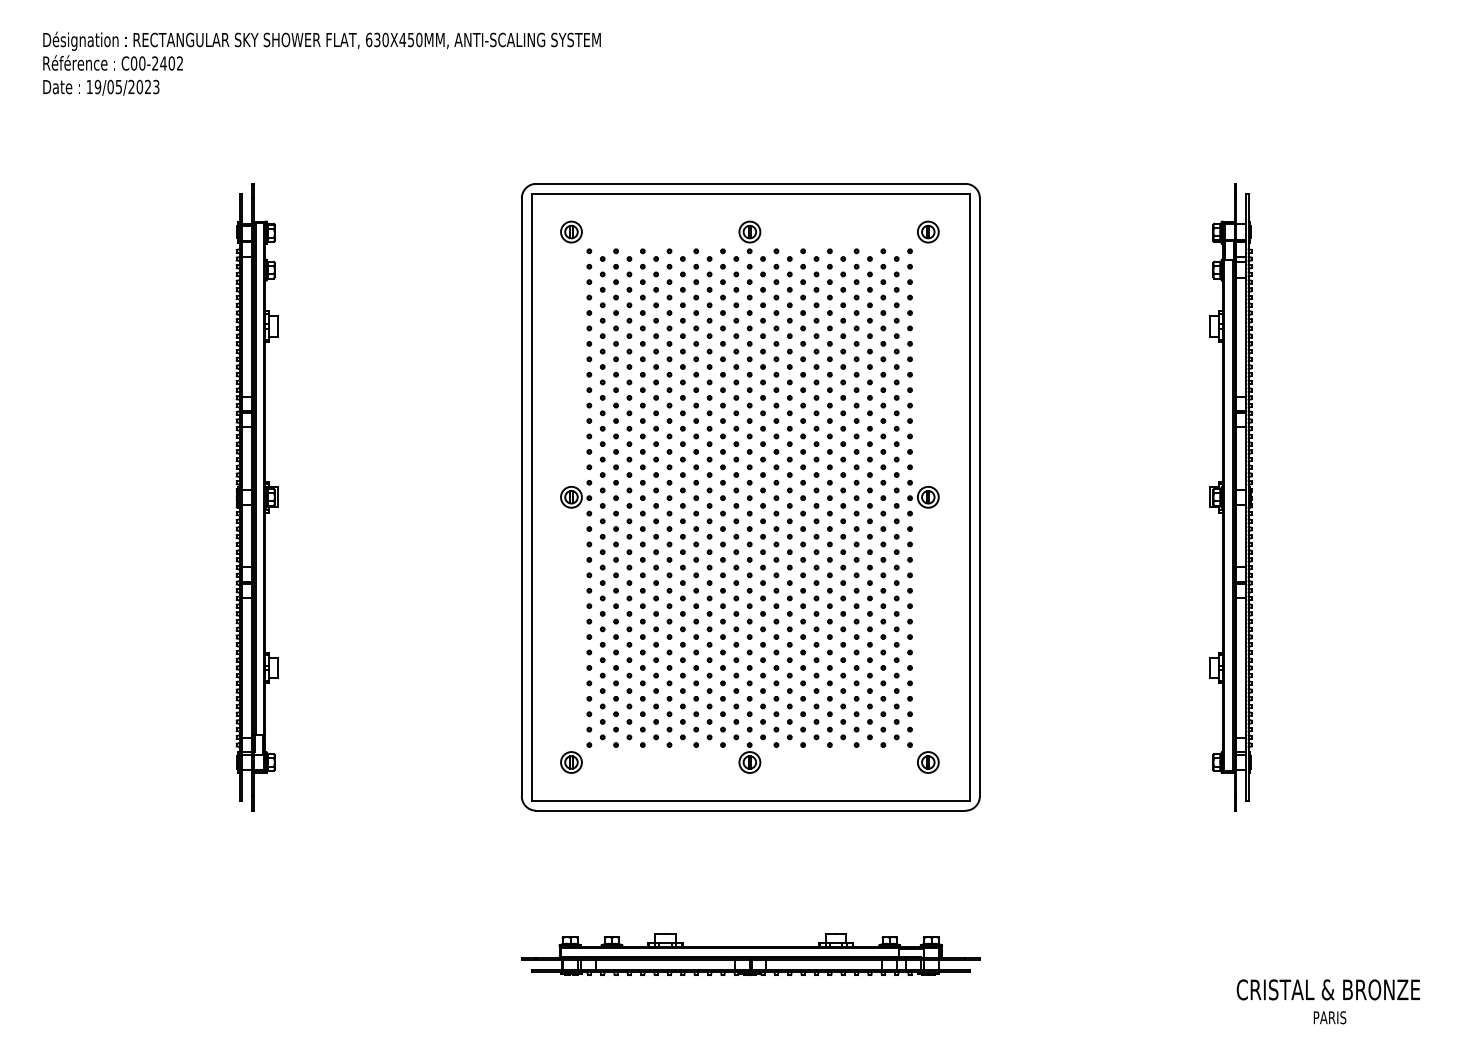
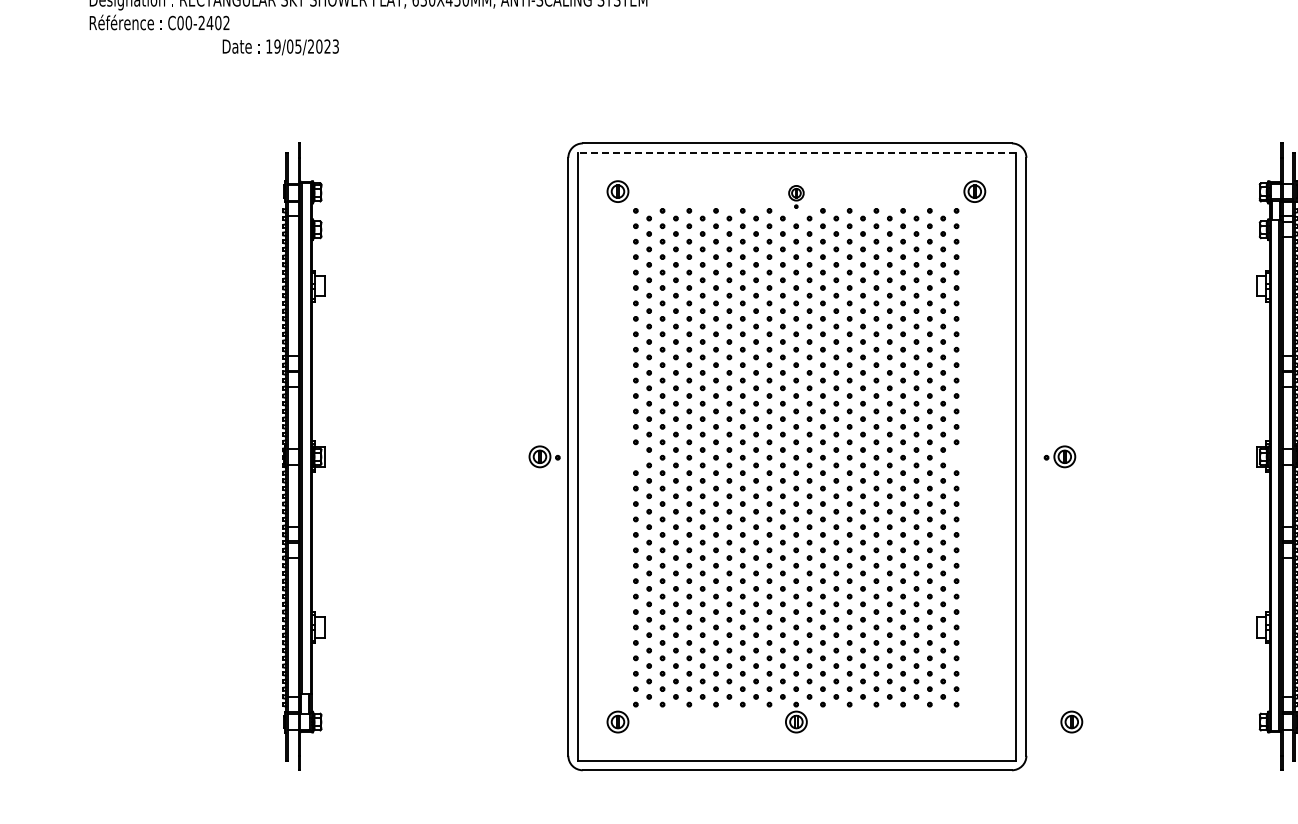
text: (101, 87) -> (281, 47), moved
line: (750, 193) -> (797, 153), solid -> dashed
part: (749, 237) -> (796, 197), size x0.7
part: (576, 497) -> (545, 457), moved
part: (923, 497) -> (1060, 457), moved
part: (928, 762) -> (1072, 722), moved

